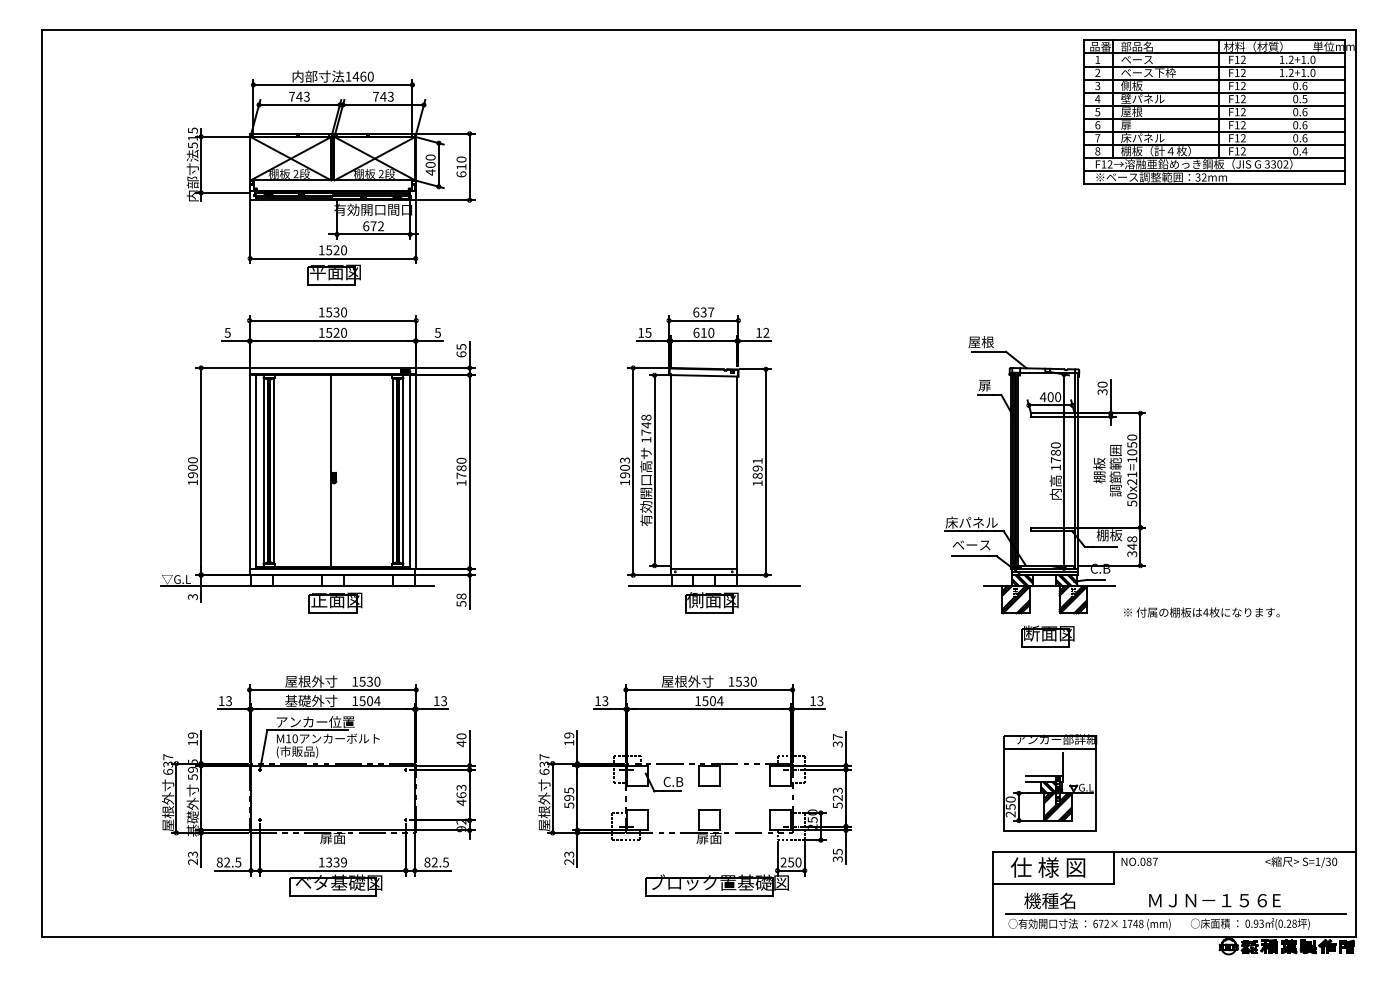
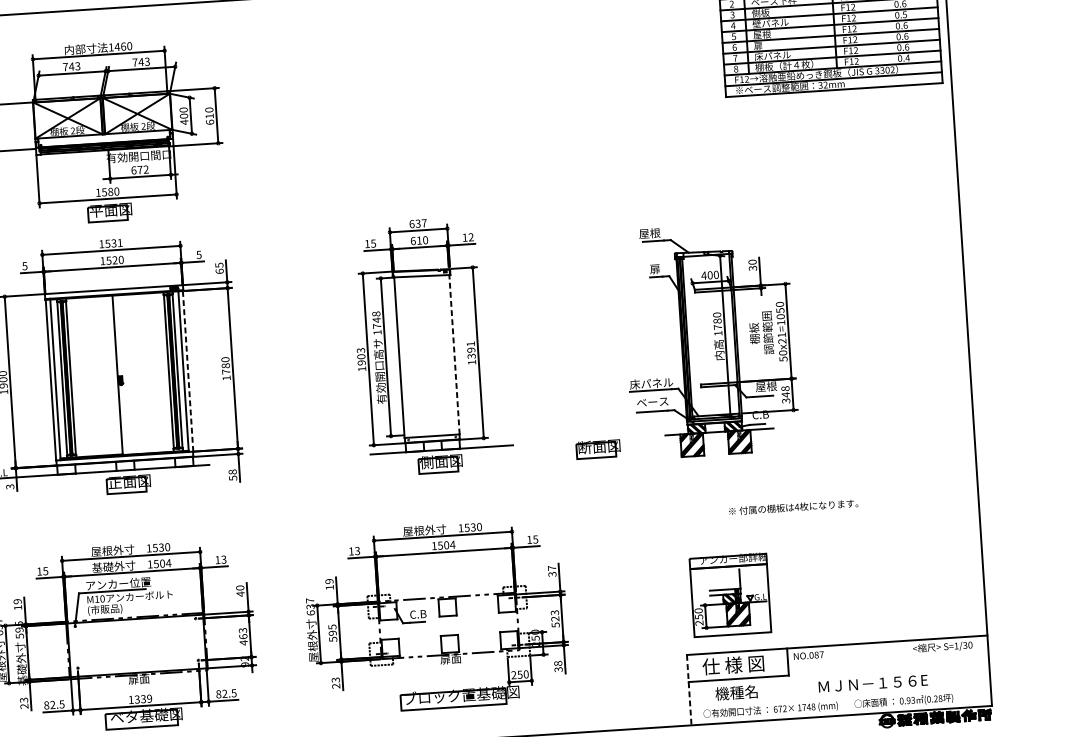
text: (336, 250) -> (110, 192), 1520 -> 1580
text: (344, 312) -> (120, 243), 1530 -> 1531
line: (415, 472) -> (187, 371), solid -> dashed
line: (737, 472) -> (454, 354), solid -> dashed
text: (757, 475) -> (471, 355), 1891 -> 1391
text: (1109, 535) -> (766, 386), 棚板 -> 屋根
text: (1201, 612) -> (793, 507), moved
part: (1047, 636) -> (598, 449), moved
text: (229, 700) -> (46, 570), 13 -> 15
text: (820, 700) -> (535, 539), 13 -> 15
text: (837, 851) -> (557, 663), 35 -> 38
line: (993, 894) -> (689, 690), solid -> dashed
line: (1176, 914) -> (842, 697), removed

